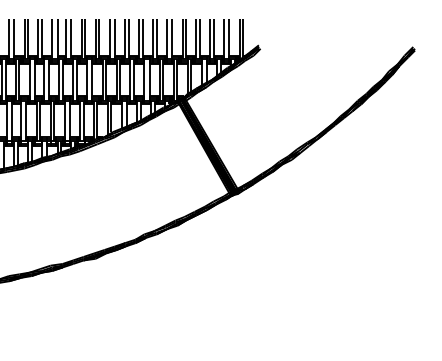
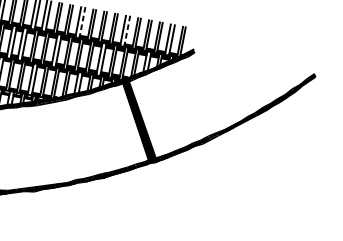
line: (114, 39) -> (82, 22), solid -> dashed
line: (172, 39) -> (127, 31), solid -> dashed

